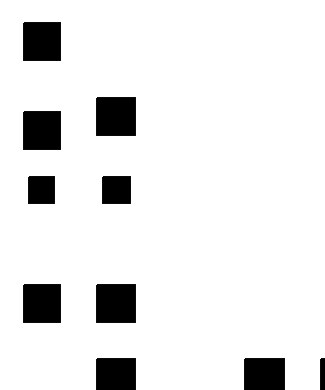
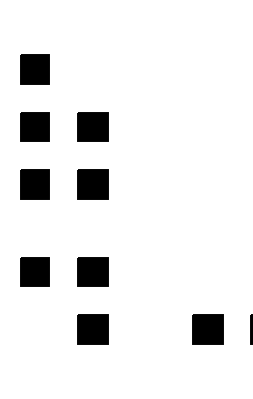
part: (40, 129) -> (34, 126), moved
part: (40, 190) -> (34, 184), size x1.43
part: (115, 190) -> (92, 184), size x1.43

